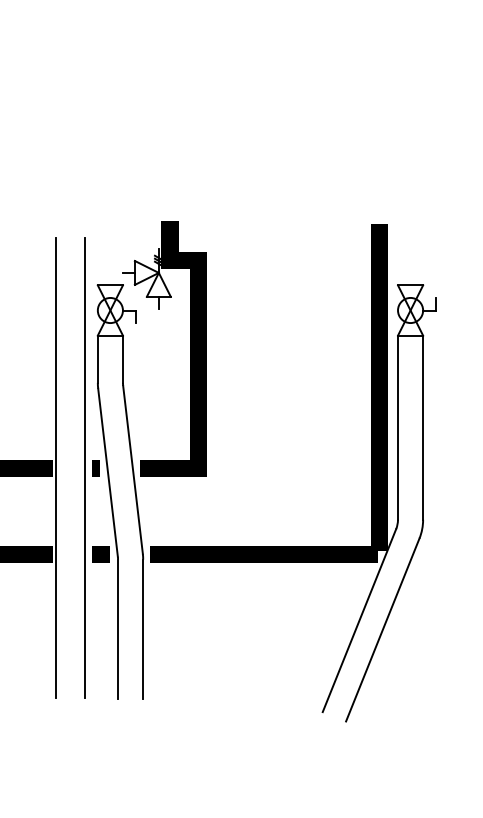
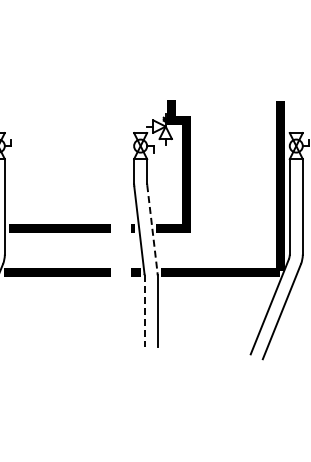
line: (56, 467) -> (112, 227), removed
line: (85, 467) -> (127, 227), removed
line: (133, 469) -> (152, 228), solid -> dashed
line: (117, 629) -> (144, 311), solid -> dashed

